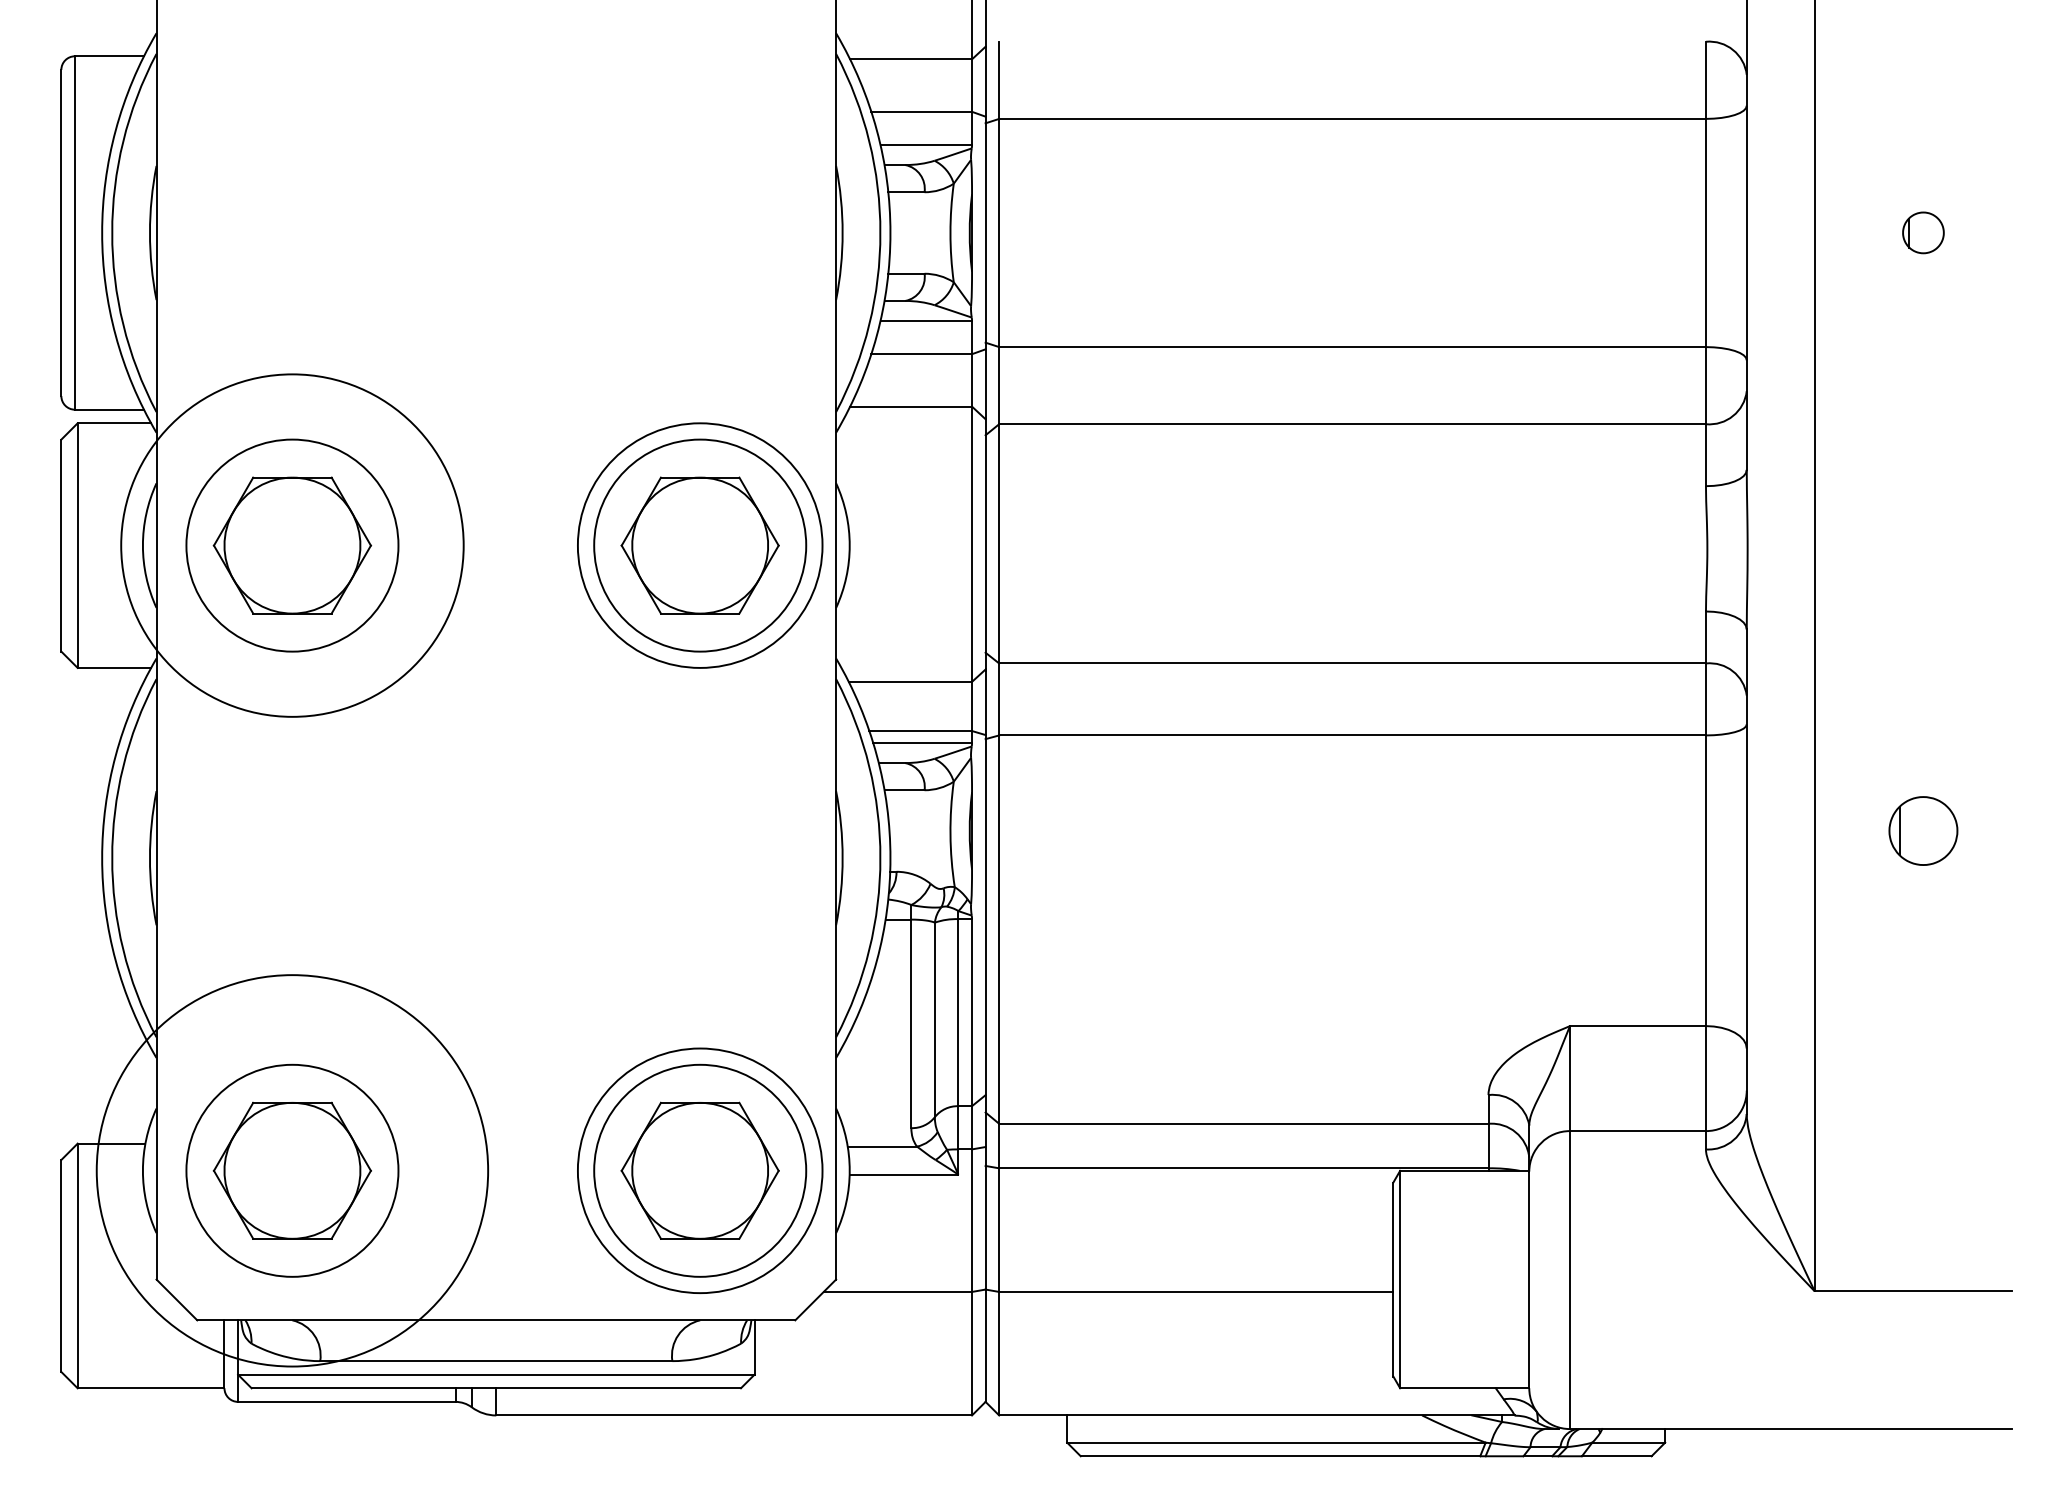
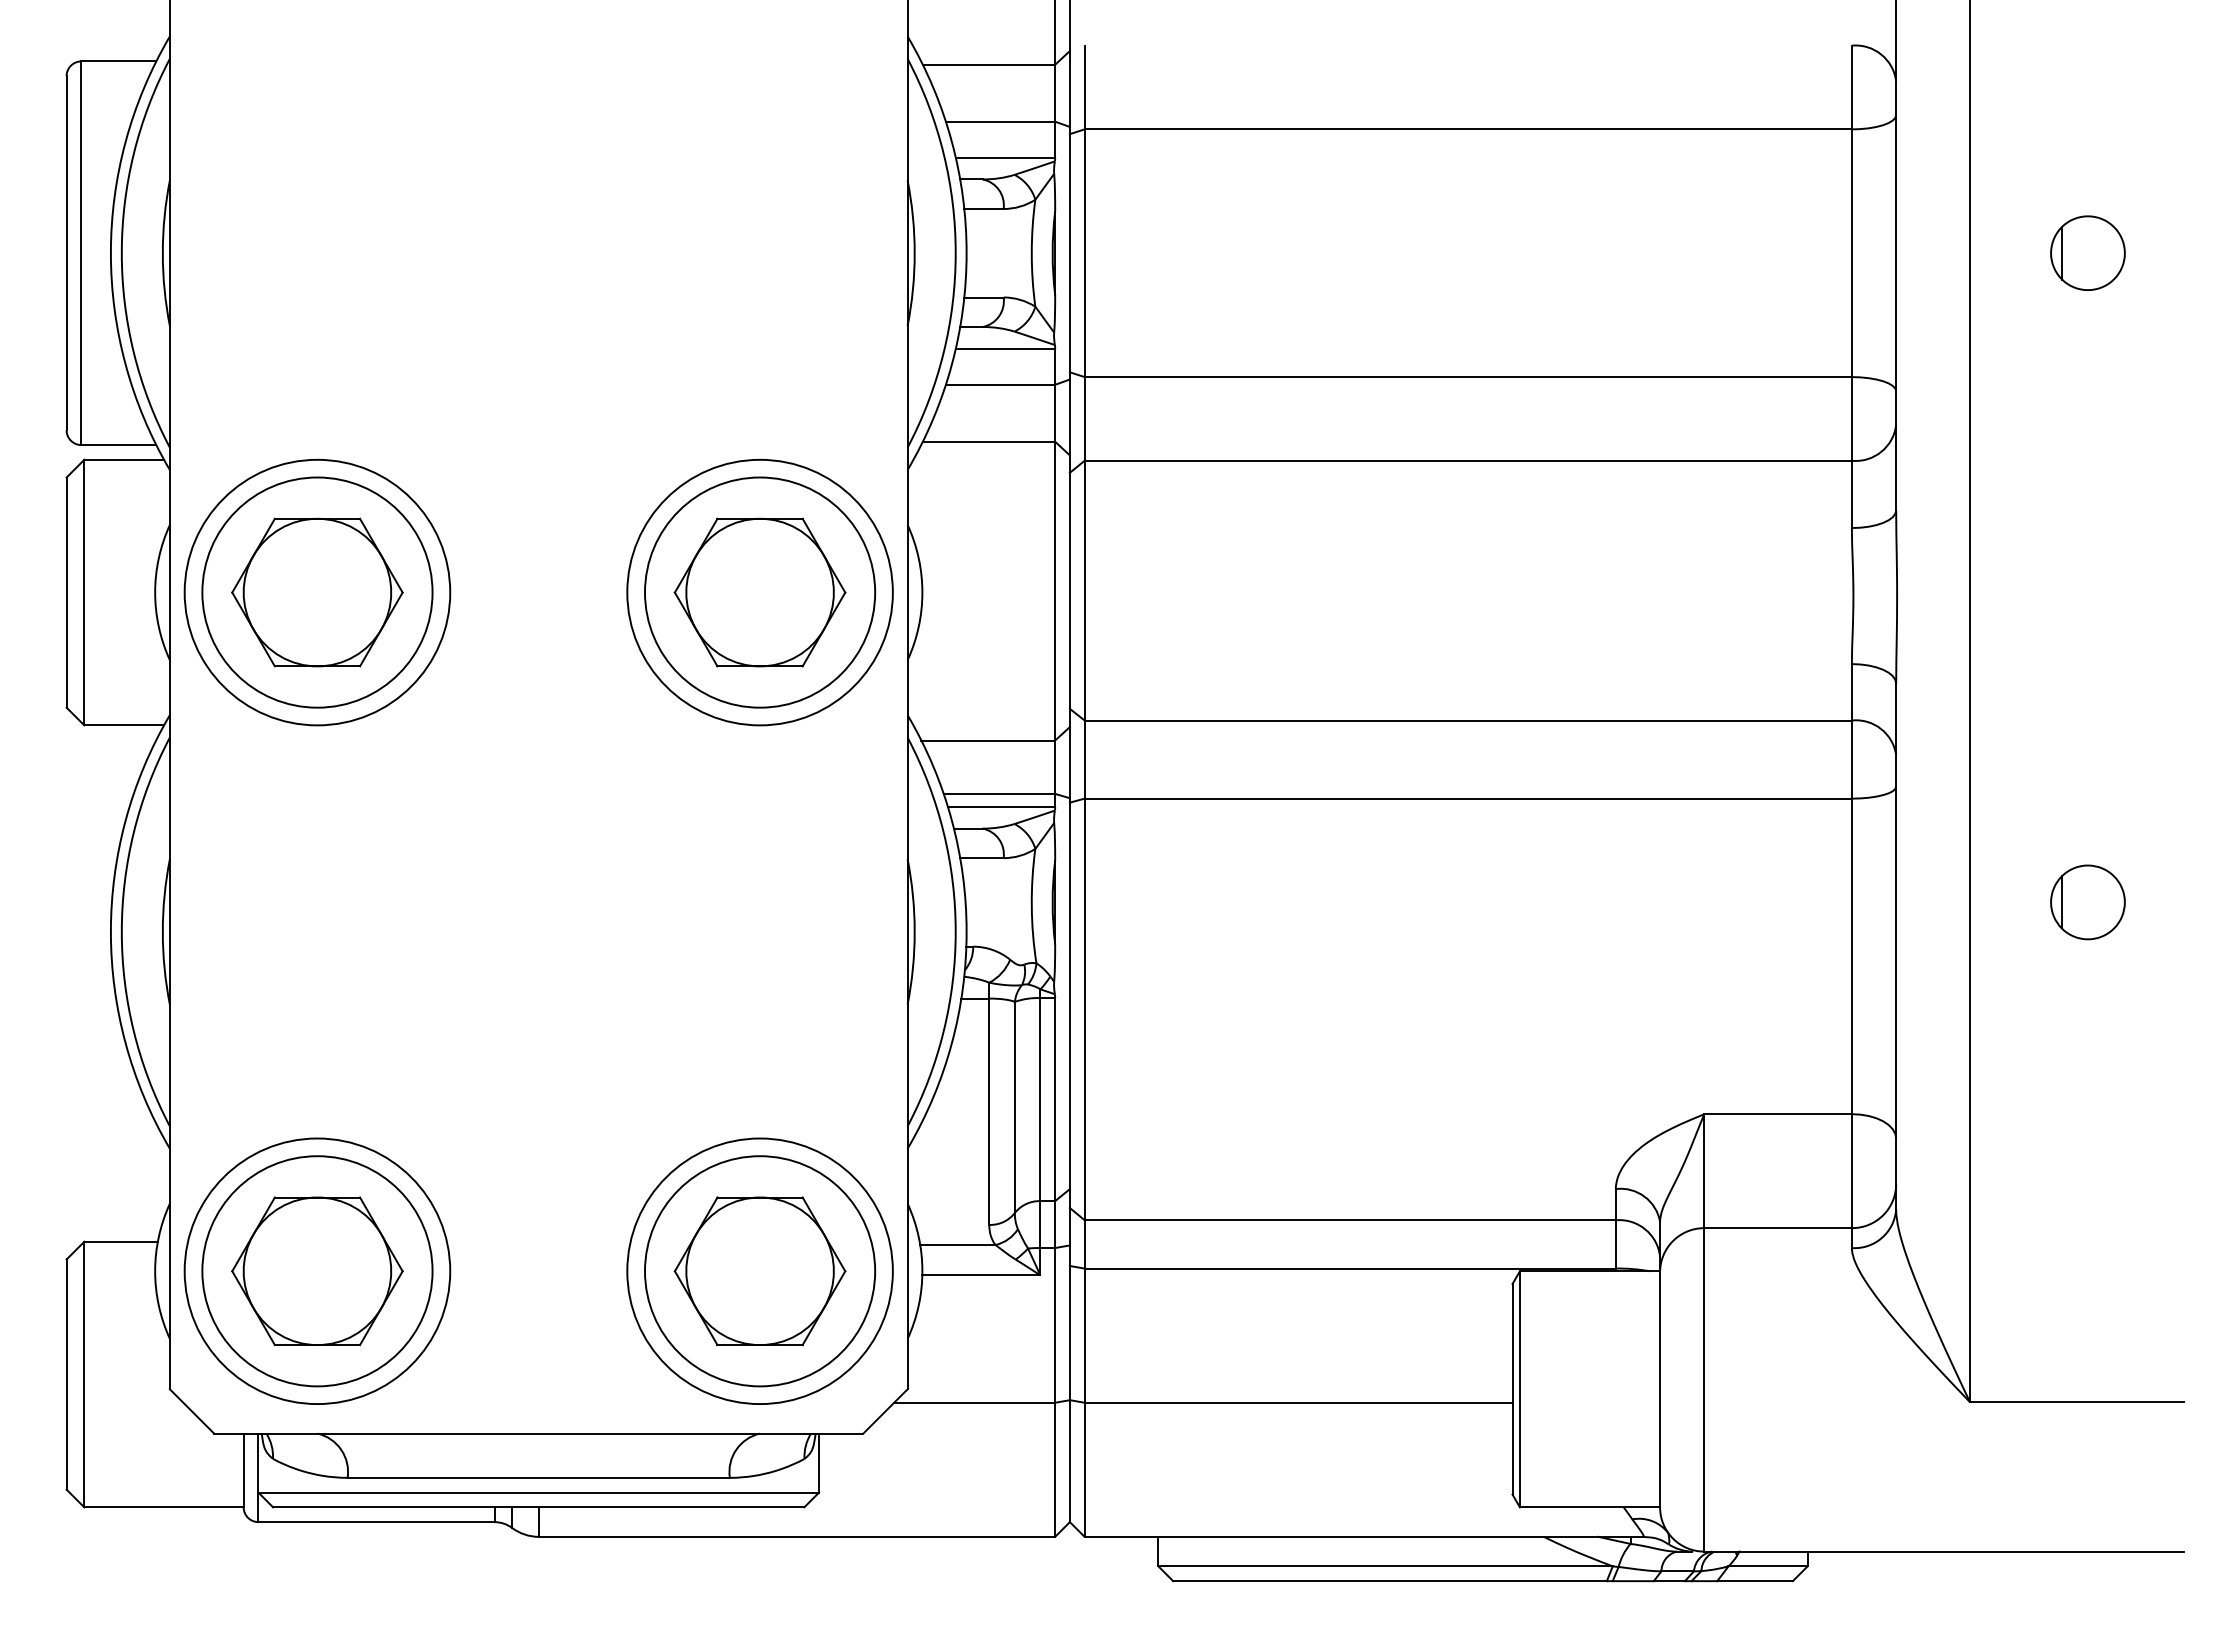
part: (1923, 232) -> (2087, 252), size x1.67
circle: (292, 545) -> (317, 592), size x0.71
circle: (292, 1171) -> (317, 1271), size x0.62

